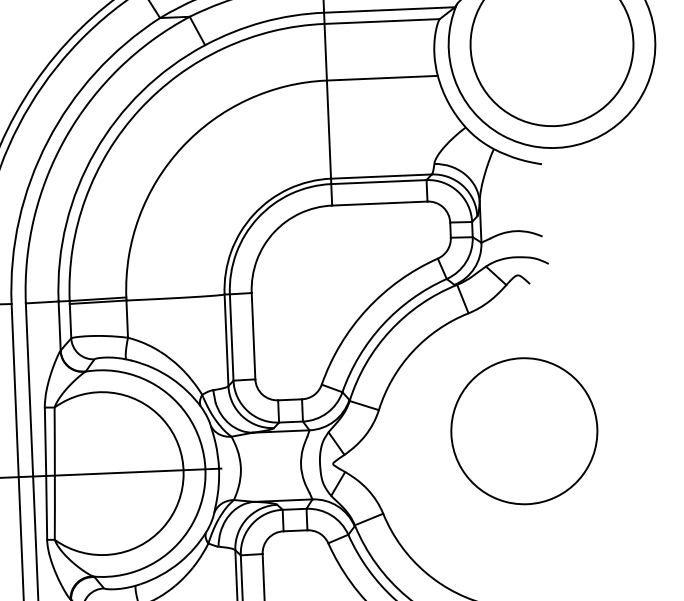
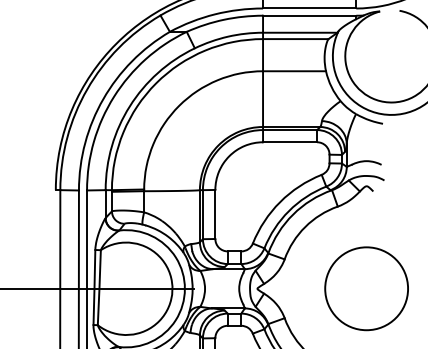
circle: (524, 430) -> (366, 288), moved

